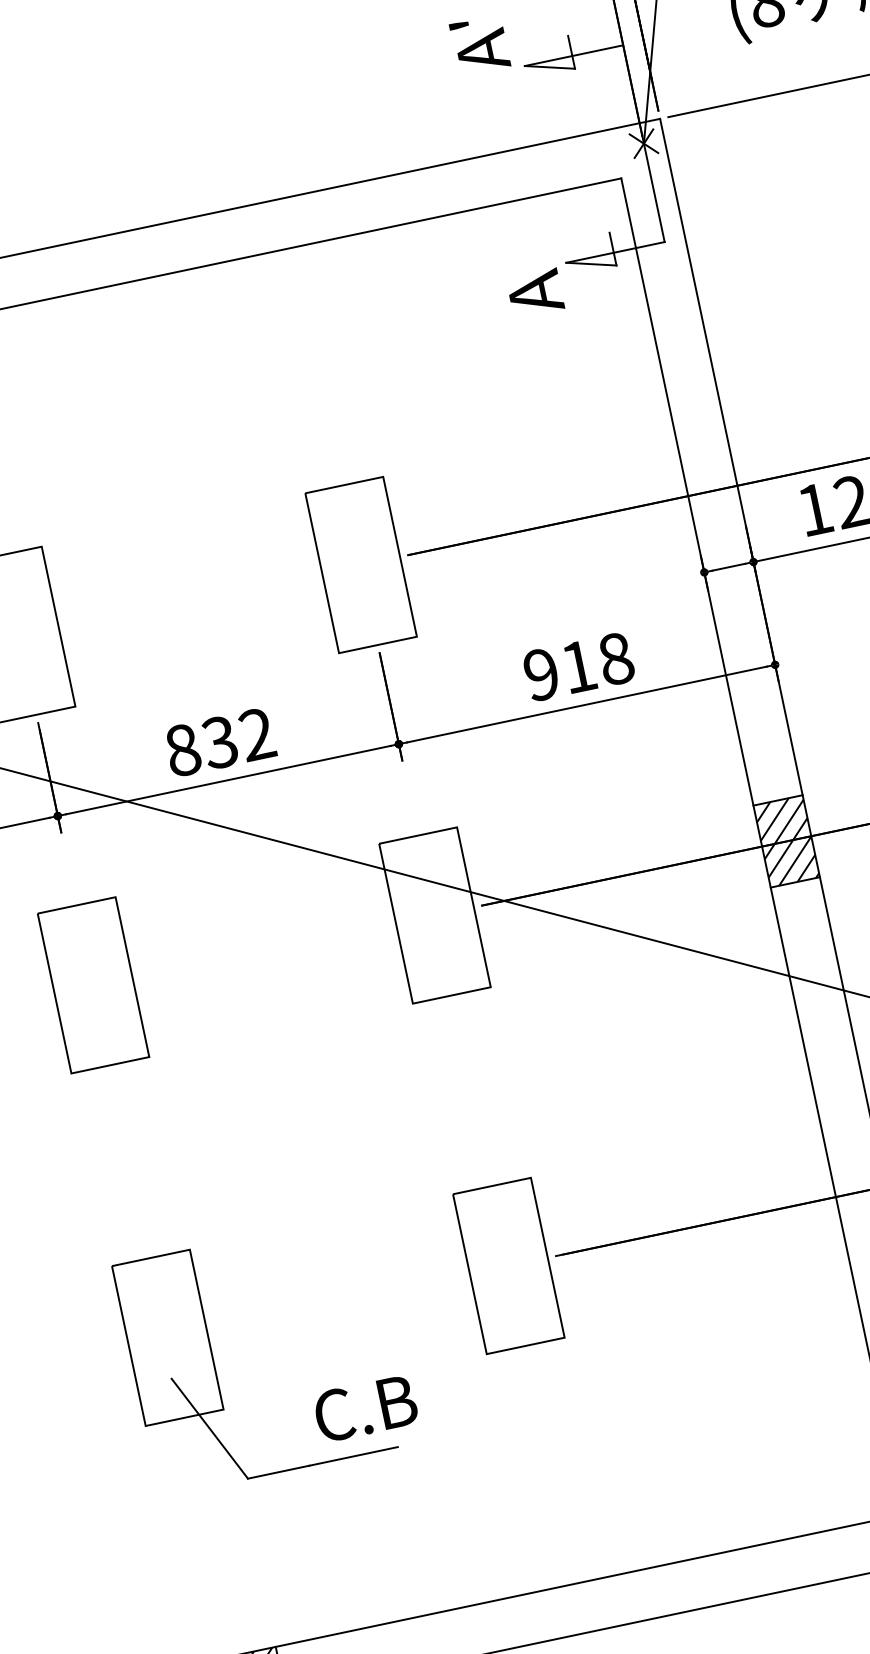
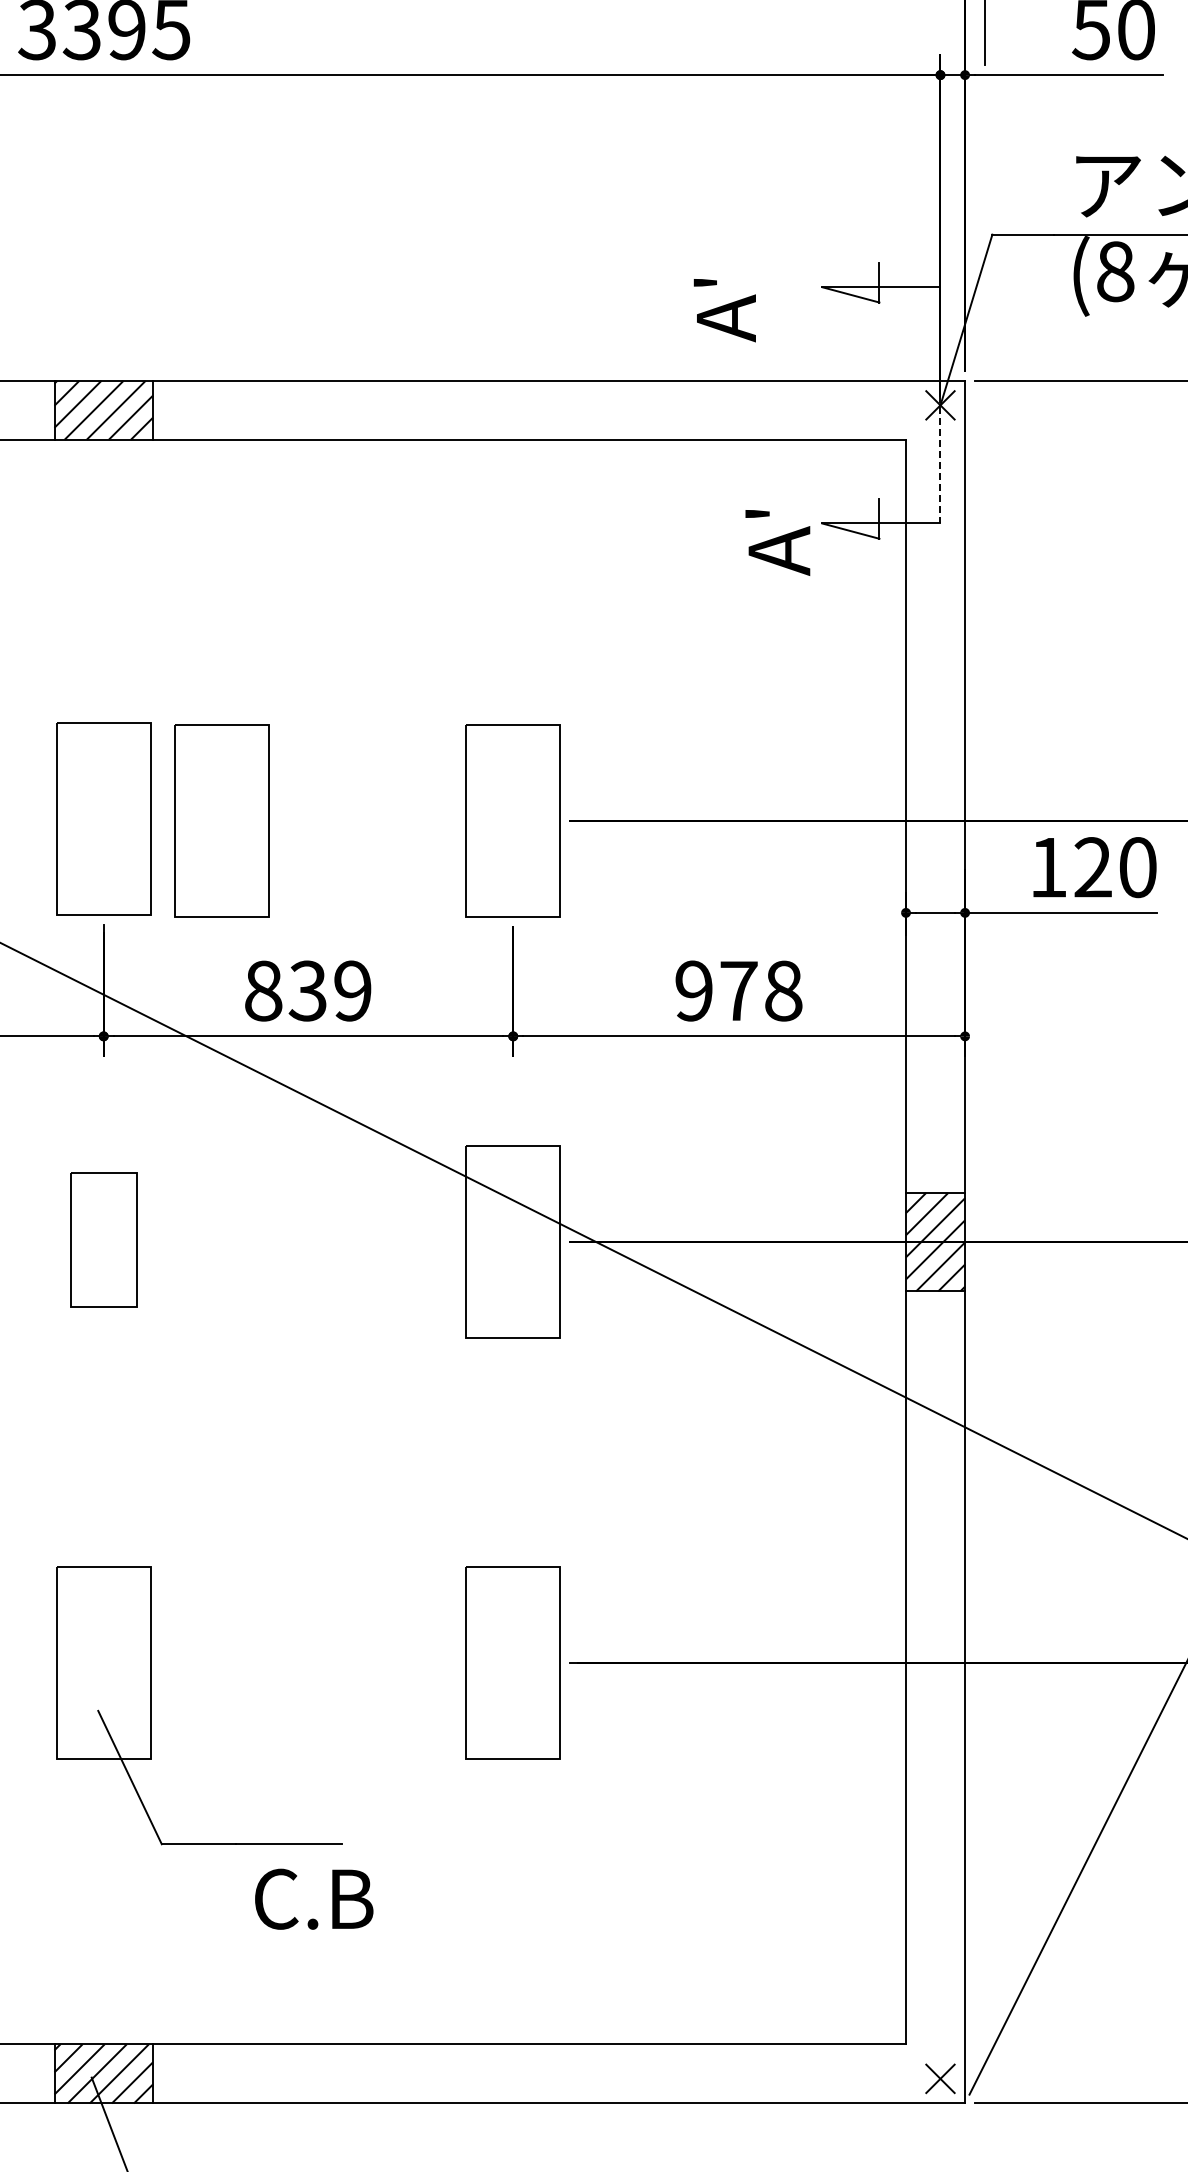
text: (479, 45) -> (724, 310), moved
line: (653, 188) -> (940, 459), solid -> dashed
text: (510, 265) -> (757, 513), A -> A'
part: (118, 615) -> (221, 820), added
text: (578, 666) -> (738, 990), 918 -> 978
text: (256, 734) -> (352, 990), 832 -> 839
part: (93, 985) -> (103, 1239), size x0.7
text: (365, 1407) -> (314, 1898), moved

